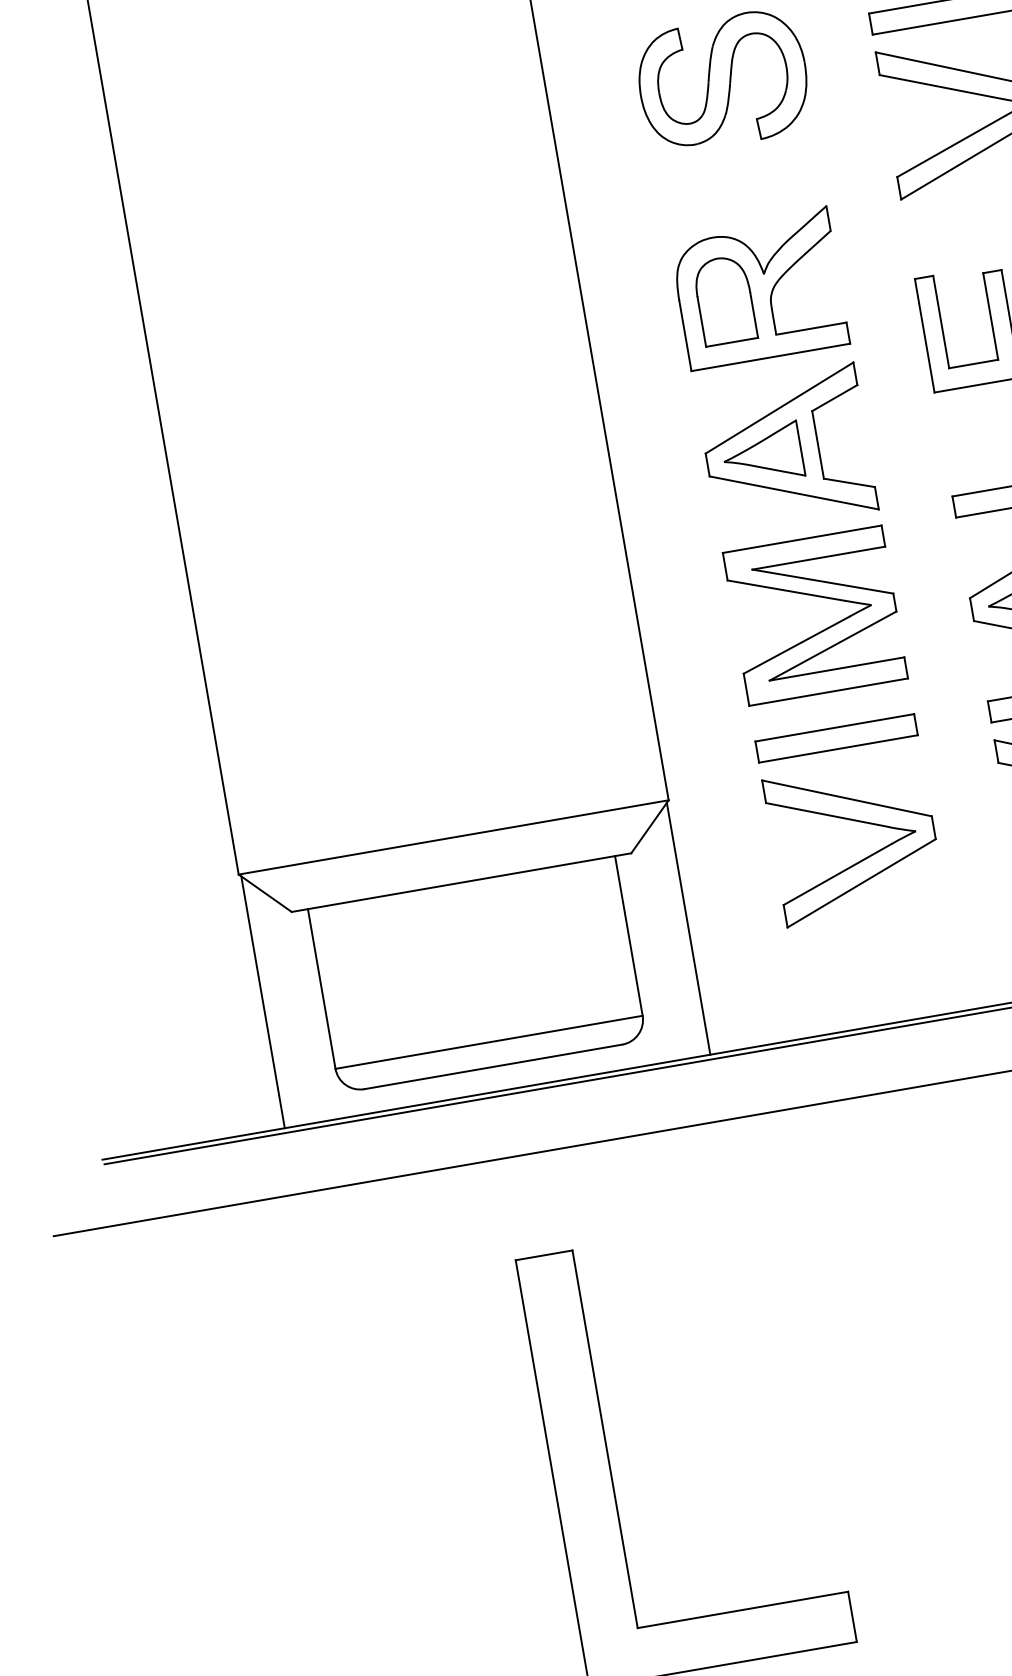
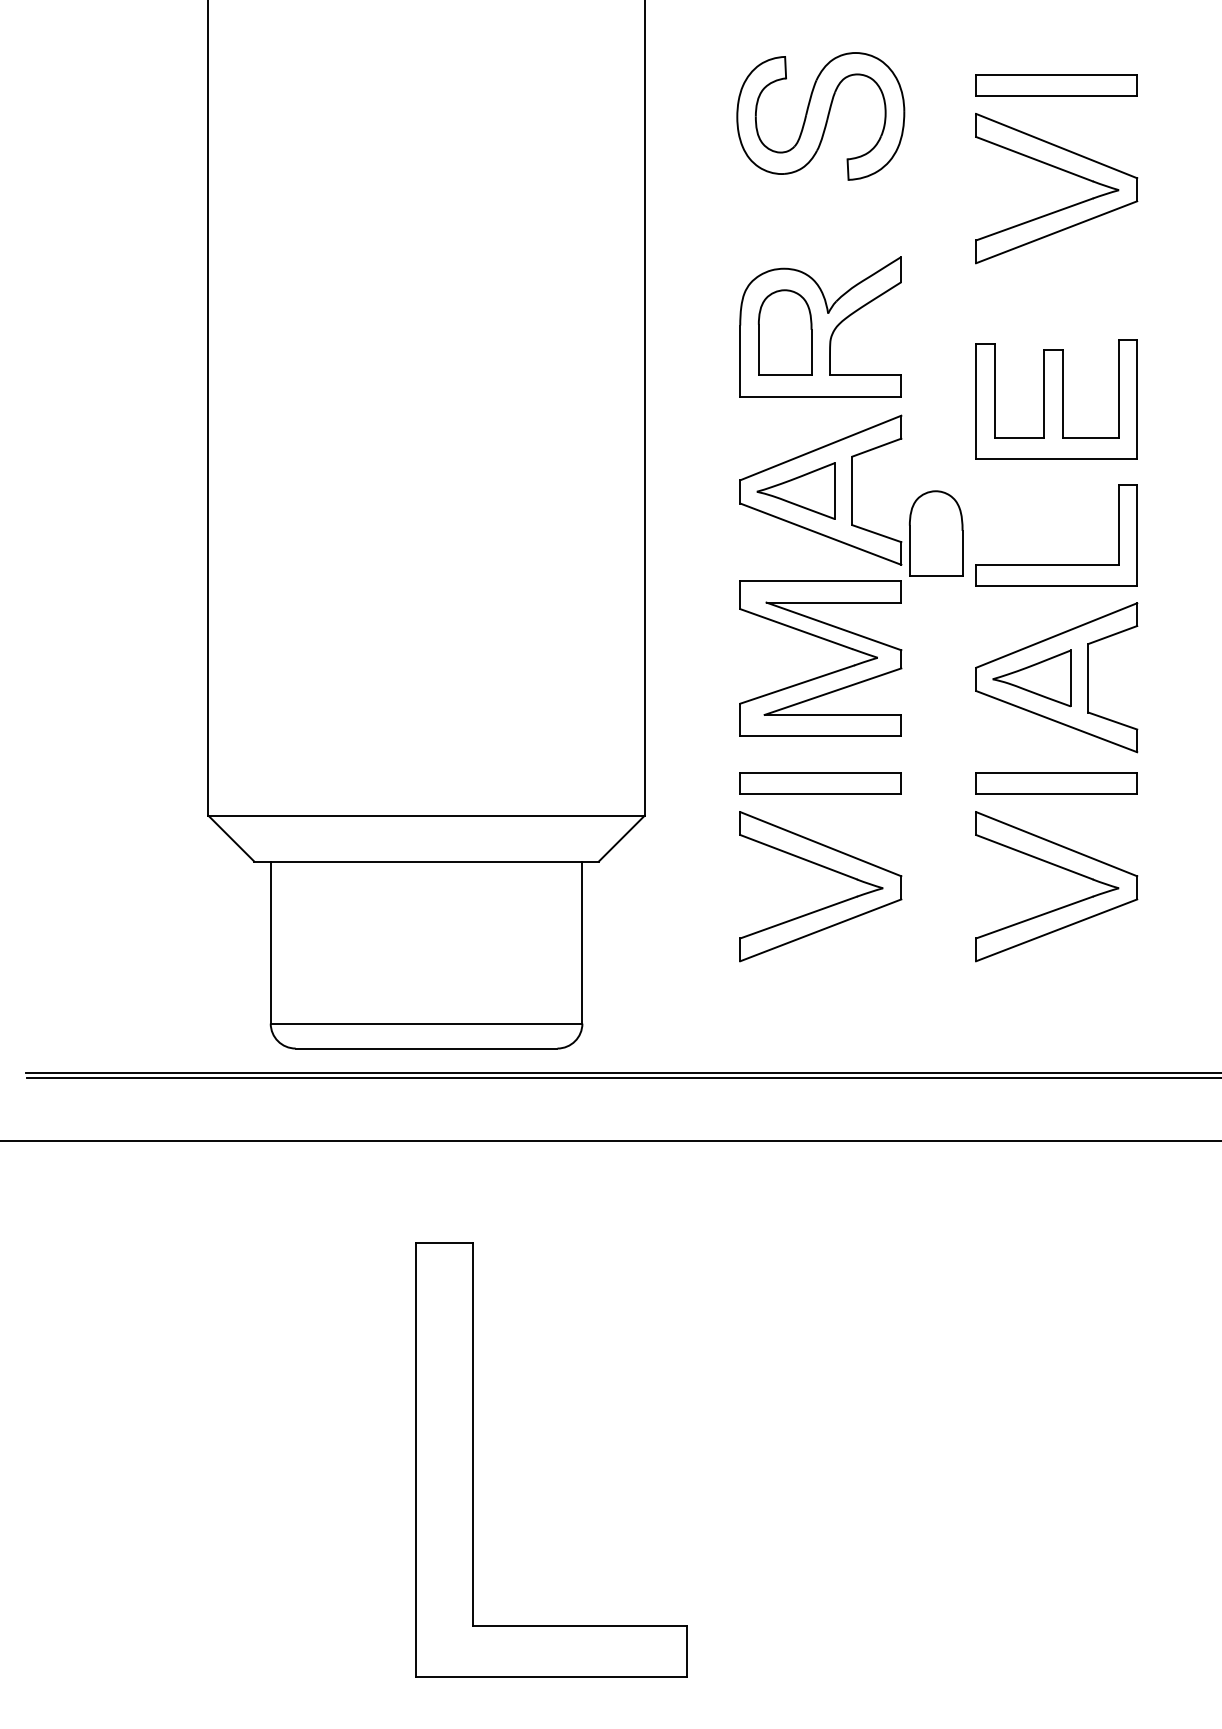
part: (908, 472) -> (936, 533), added
line: (688, 928) -> (642, 945), removed
line: (262, 1002) -> (210, 945), removed

